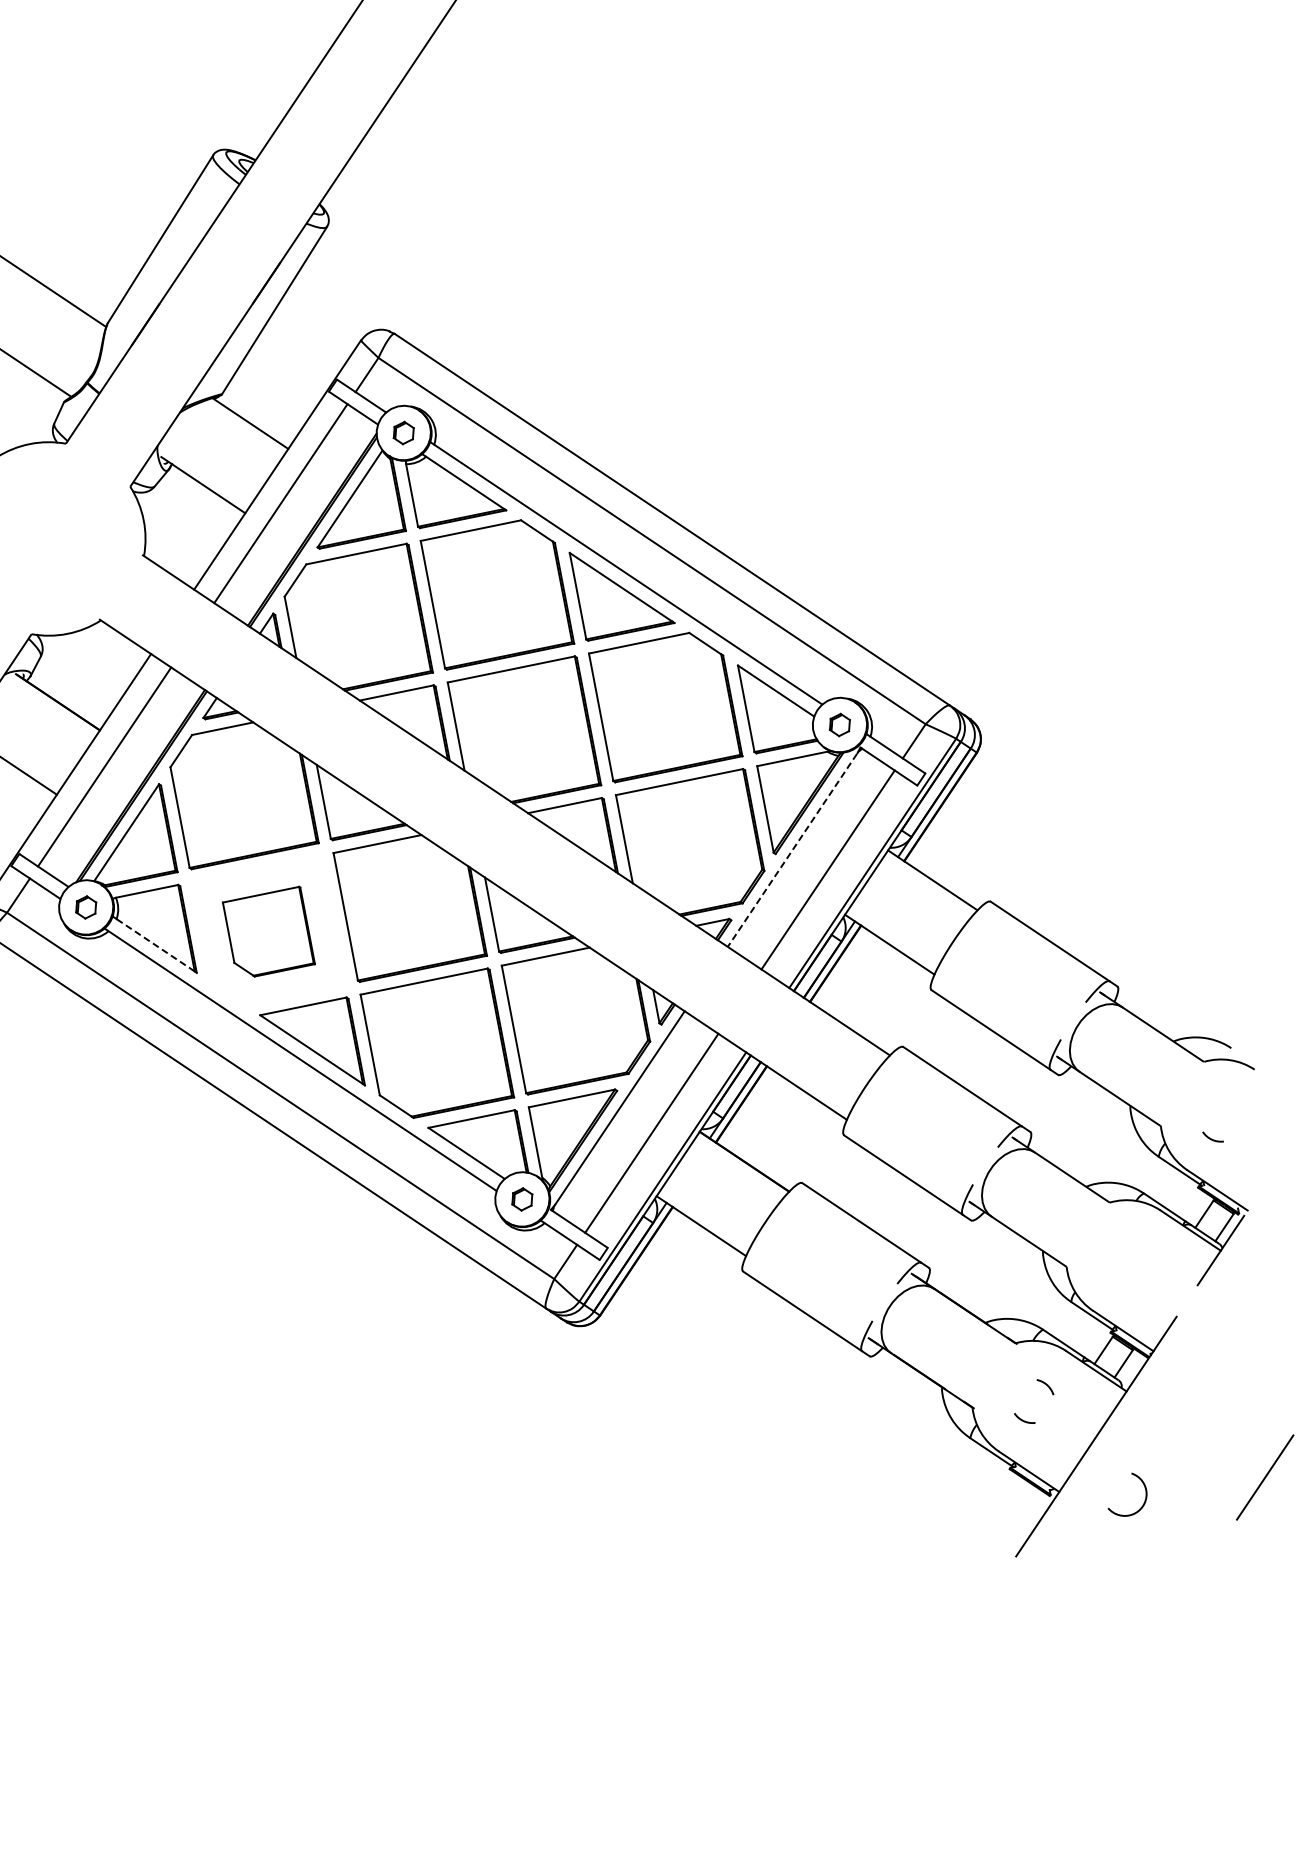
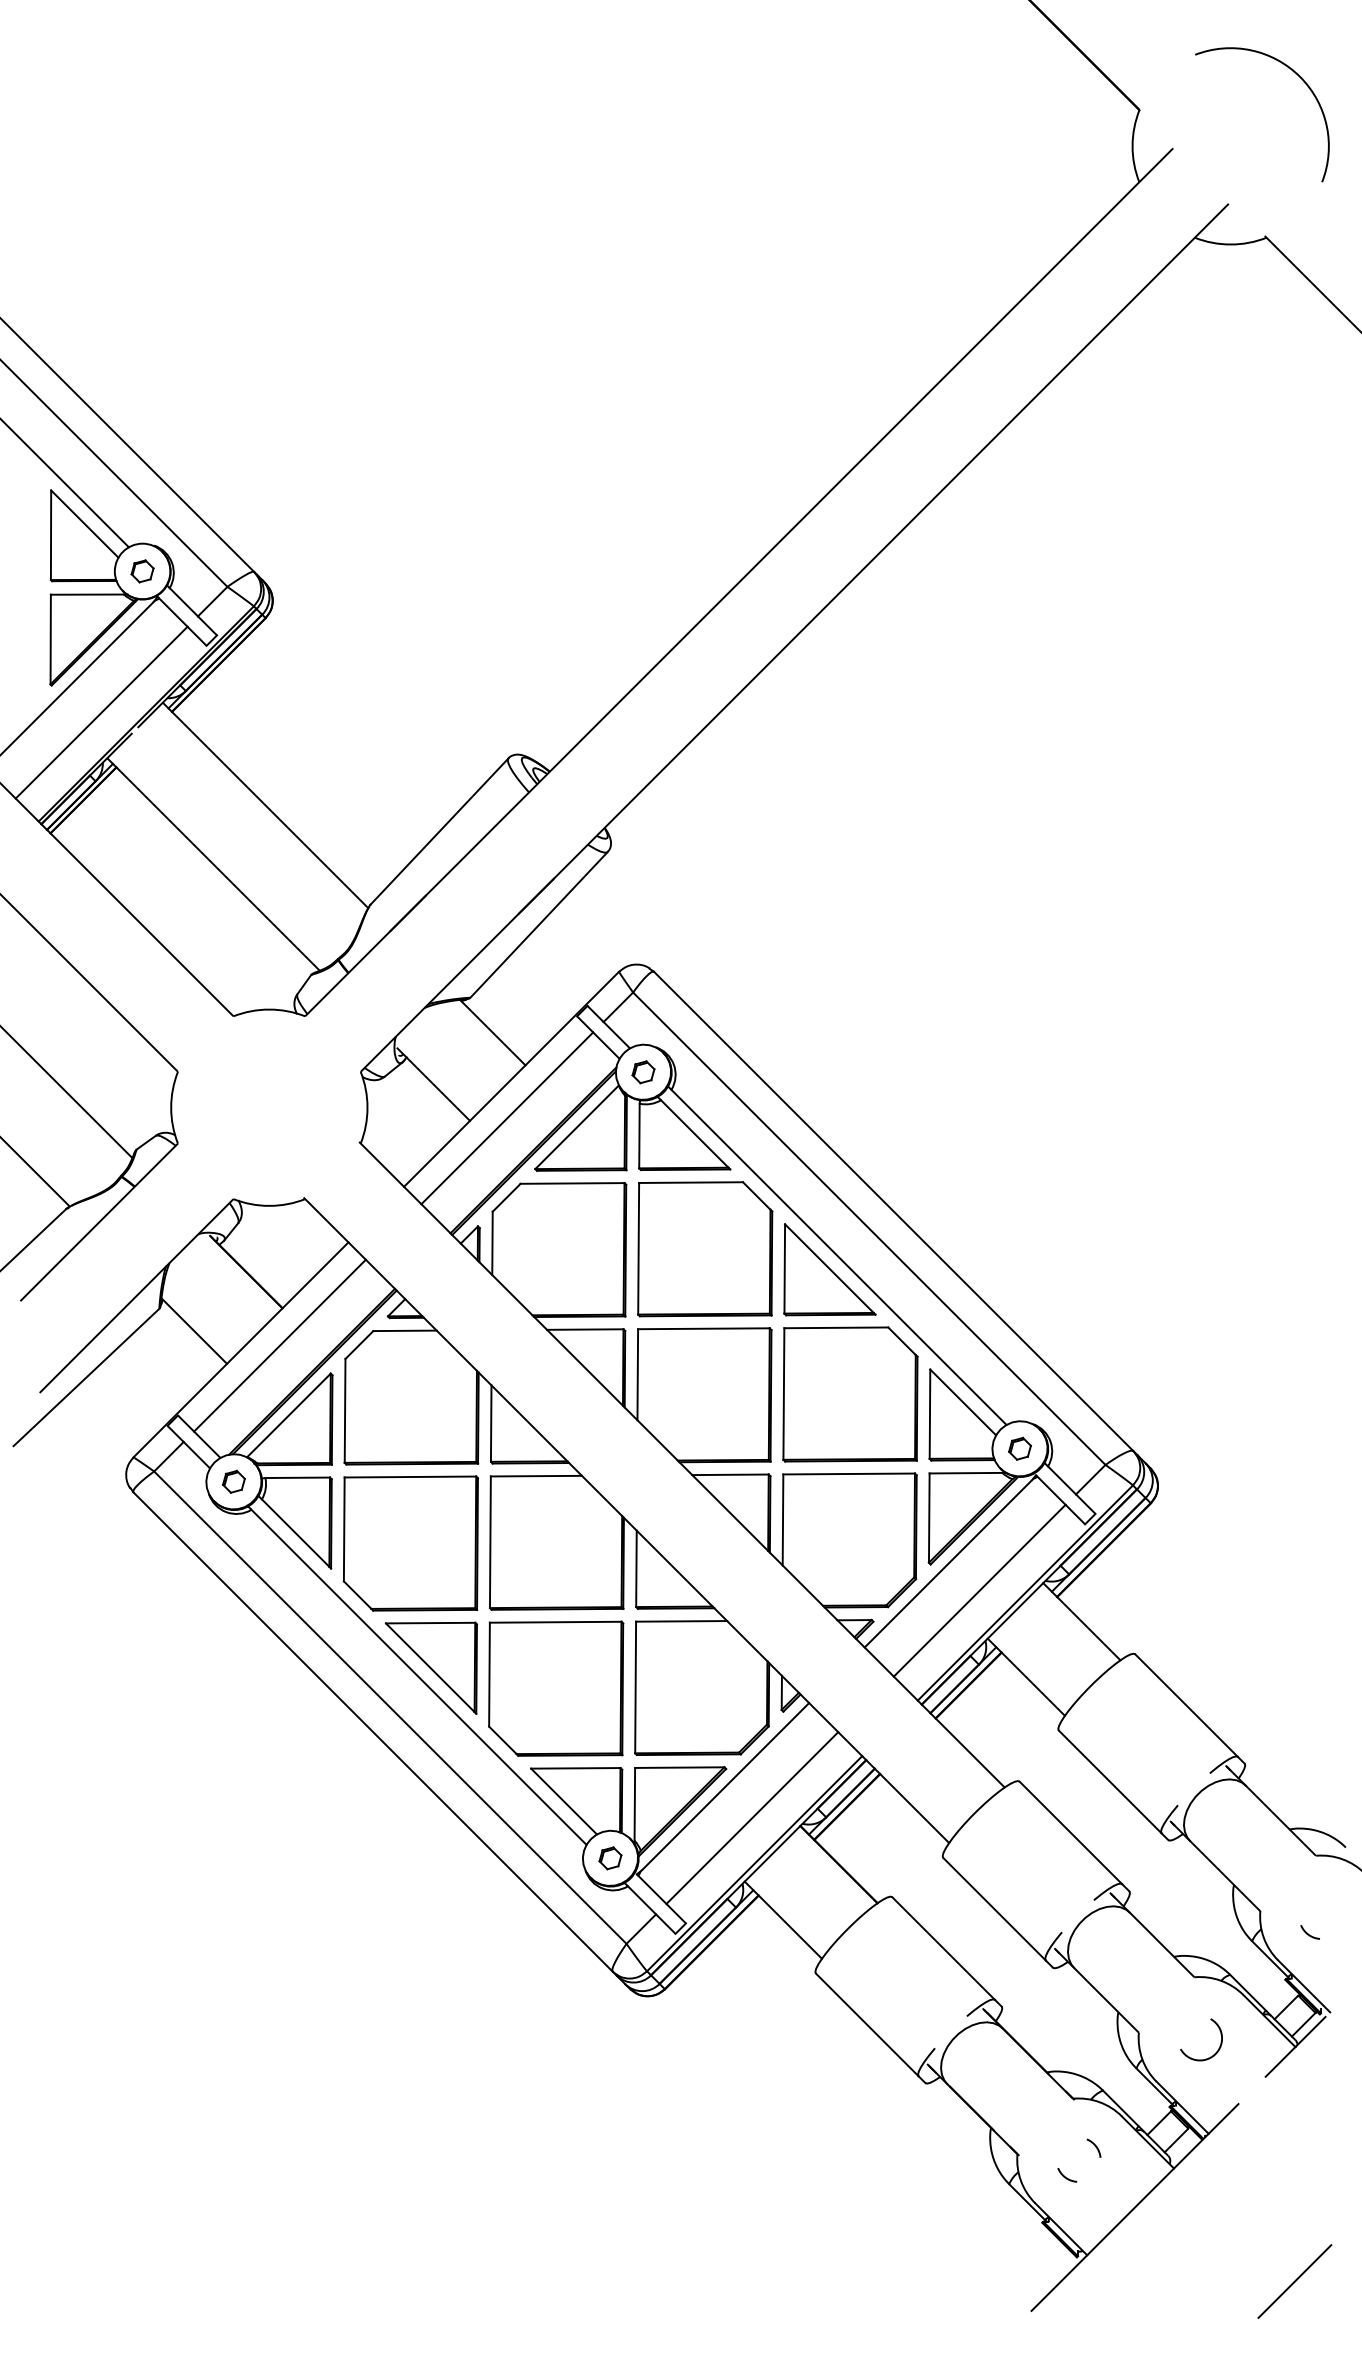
line: (792, 850) -> (948, 1564), dashed -> solid
part: (268, 933) -> (410, 1543), size x1.67
line: (155, 945) -> (295, 1533), dashed -> solid
arc: (1145, 1497) -> (1219, 2045), moved

